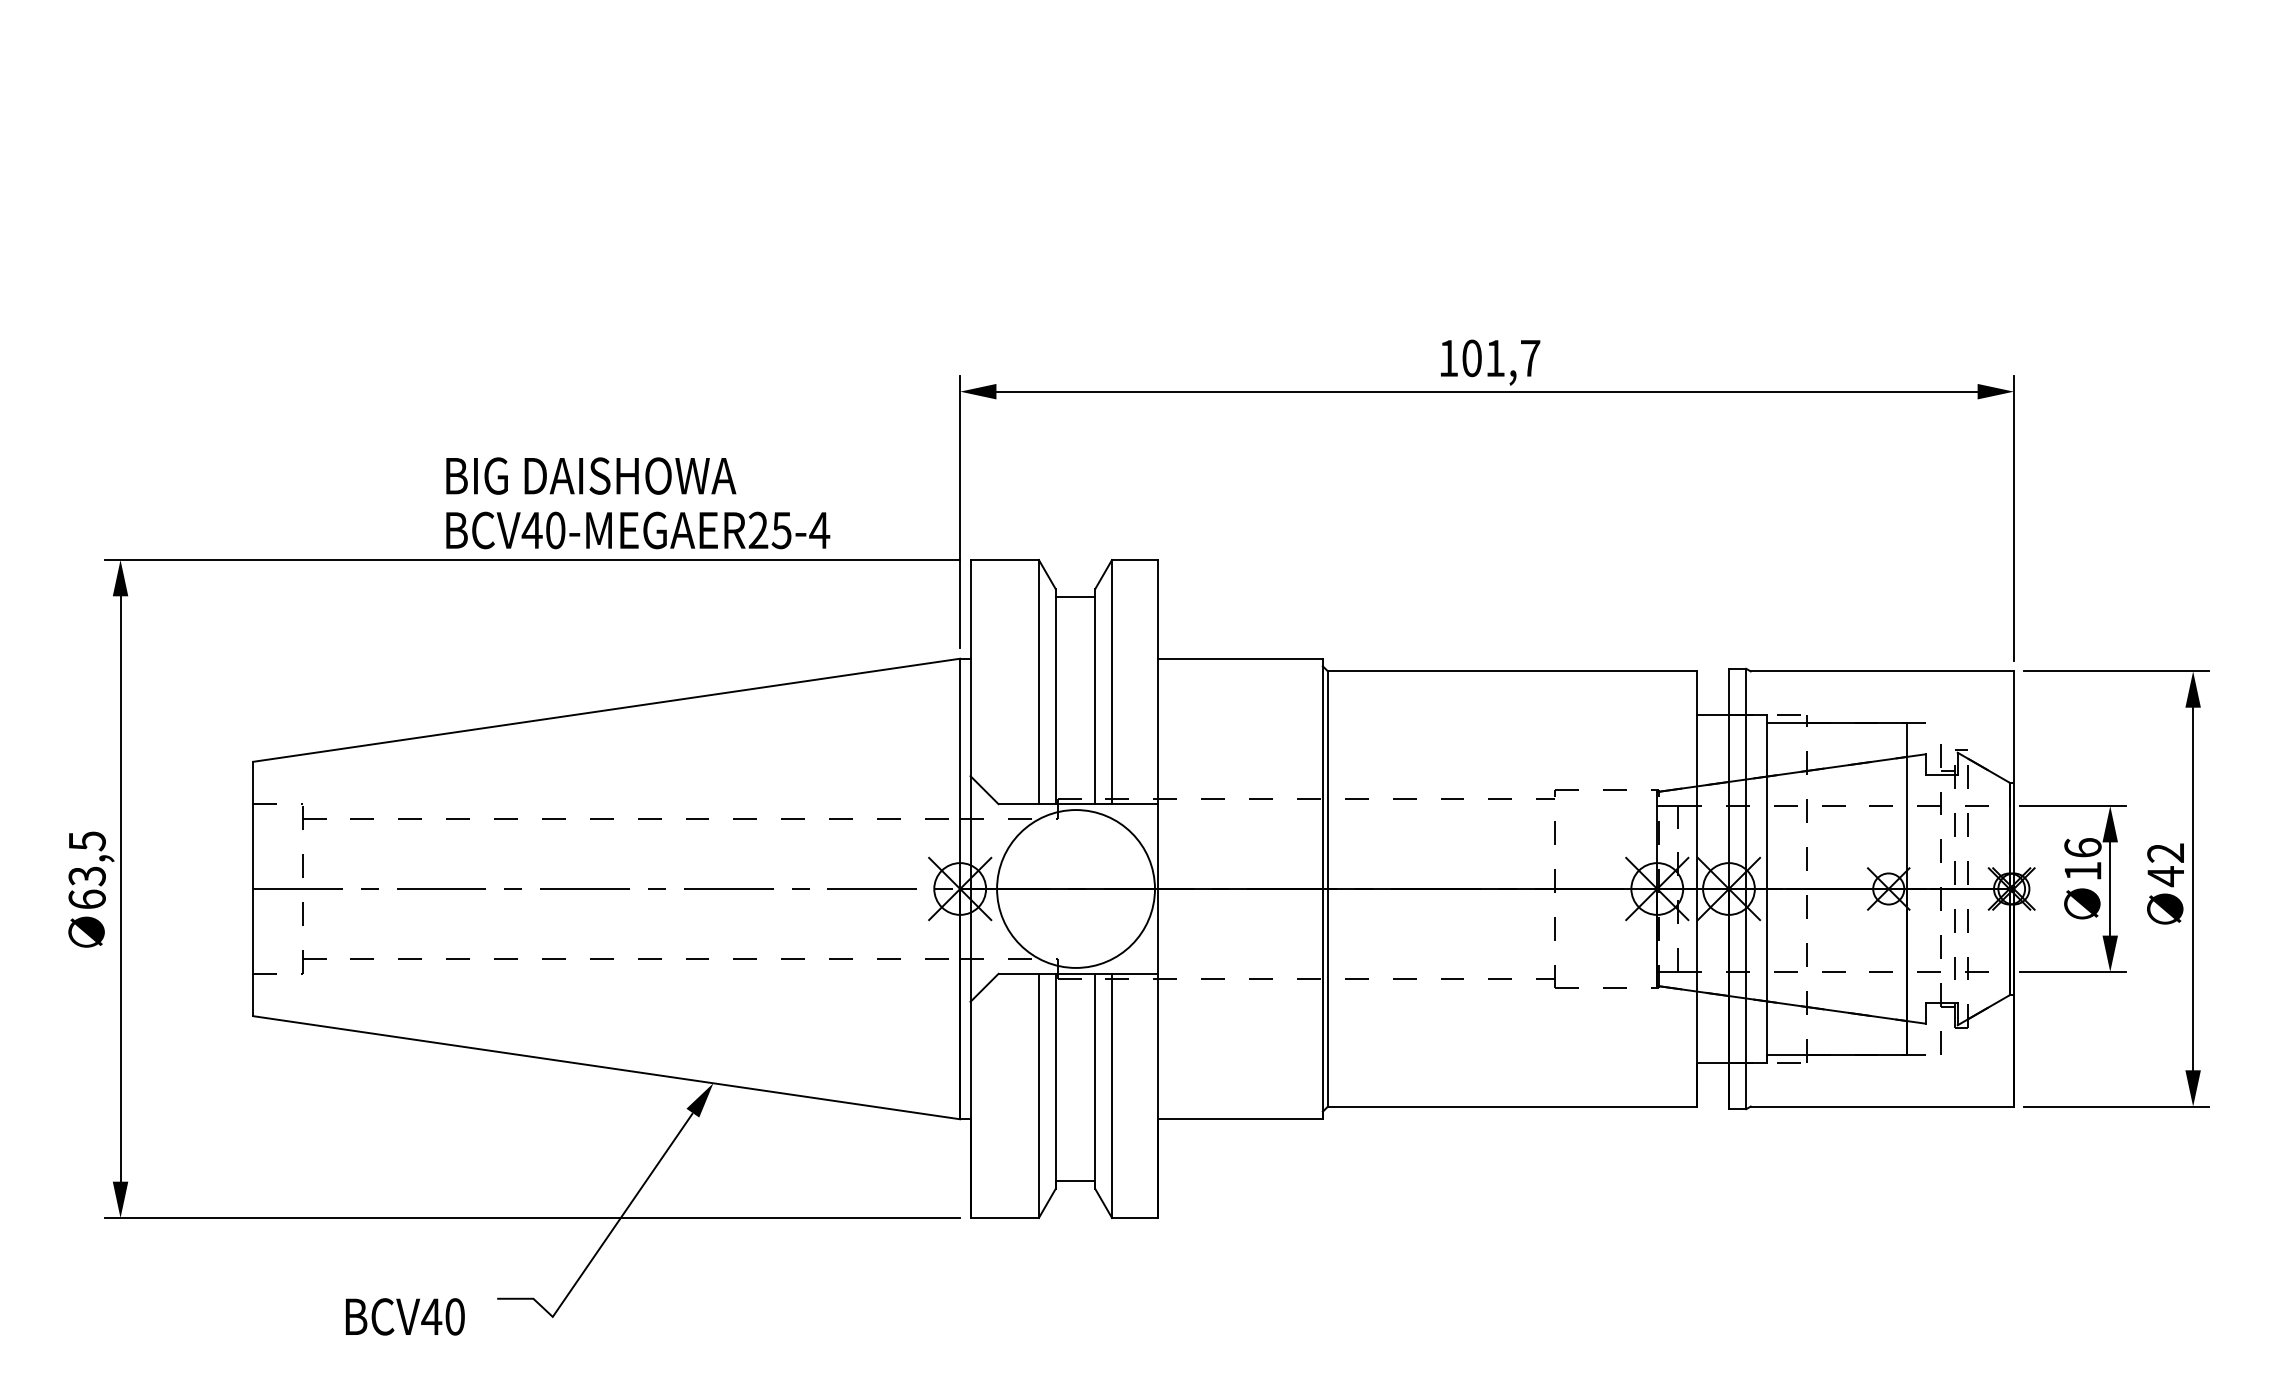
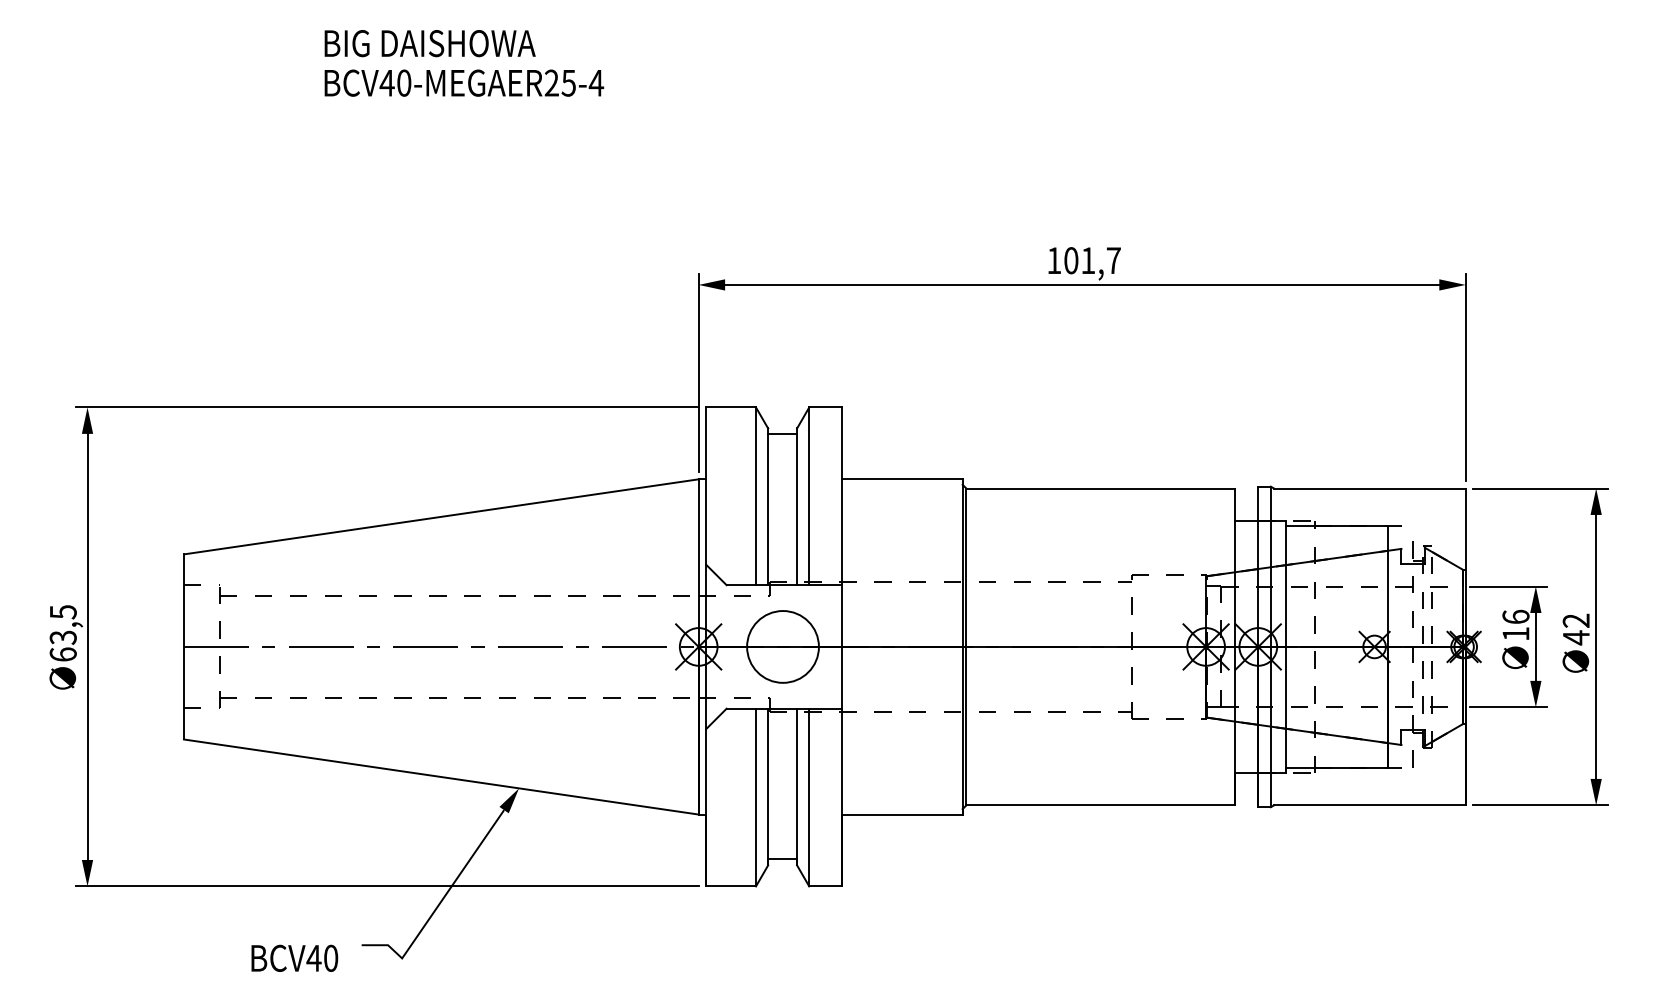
text: (638, 503) -> (464, 63), moved
circle: (1075, 888) -> (782, 646), size x0.62

